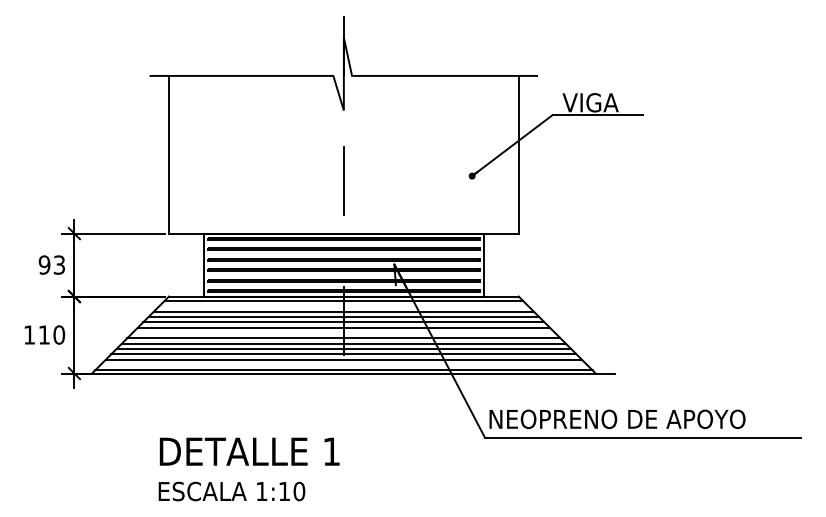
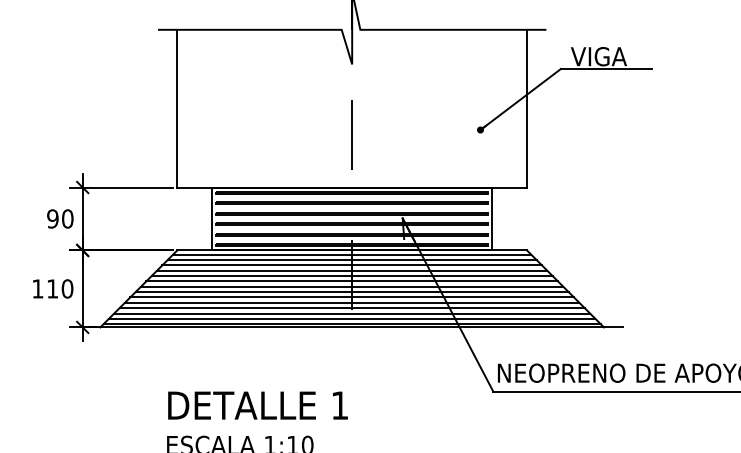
text: (59, 264) -> (67, 218), 93 -> 90
line: (343, 306) -> (351, 260), added
line: (343, 332) -> (351, 286), added
line: (343, 364) -> (351, 318), added

